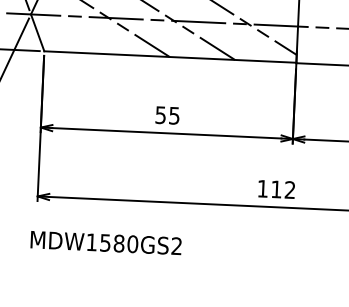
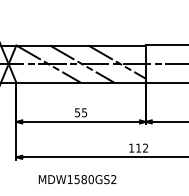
text: (106, 242) -> (77, 179), moved

